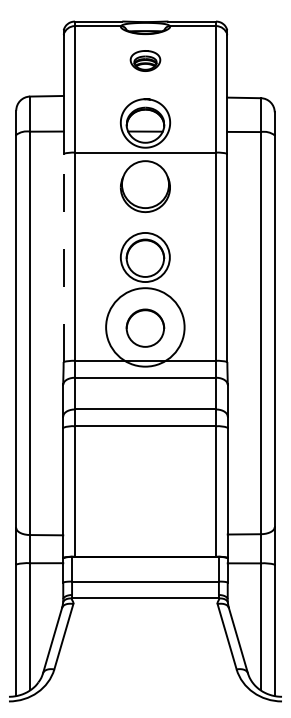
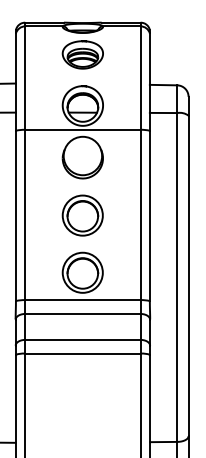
part: (145, 60) -> (82, 54), size x1.67
line: (63, 257) -> (15, 215), dashed -> solid
circle: (144, 326) -> (82, 272), size x0.62

